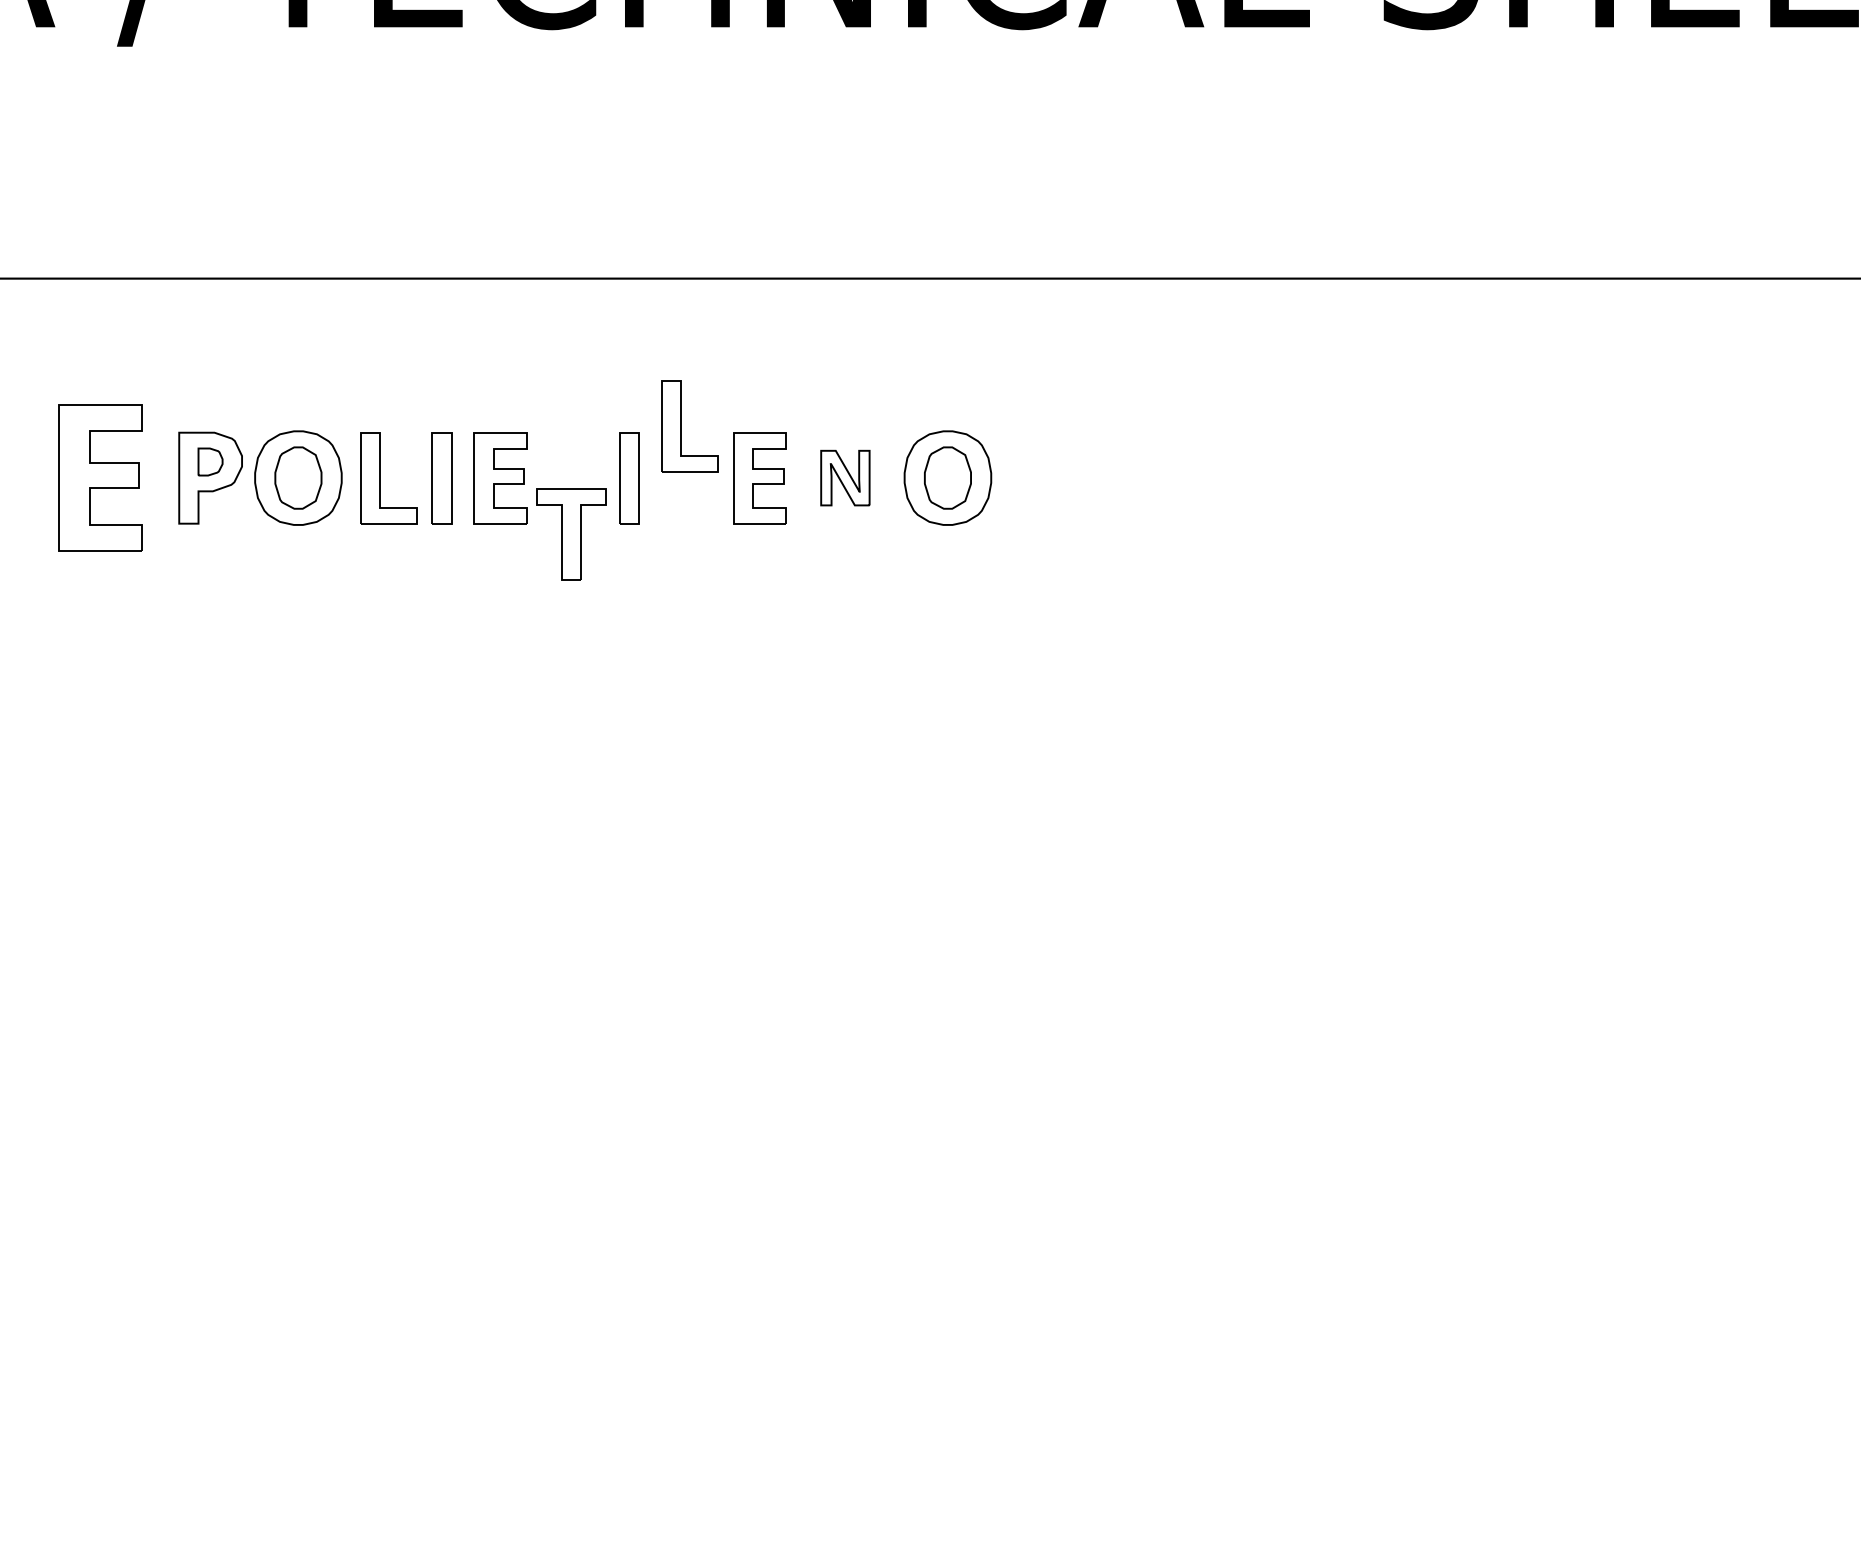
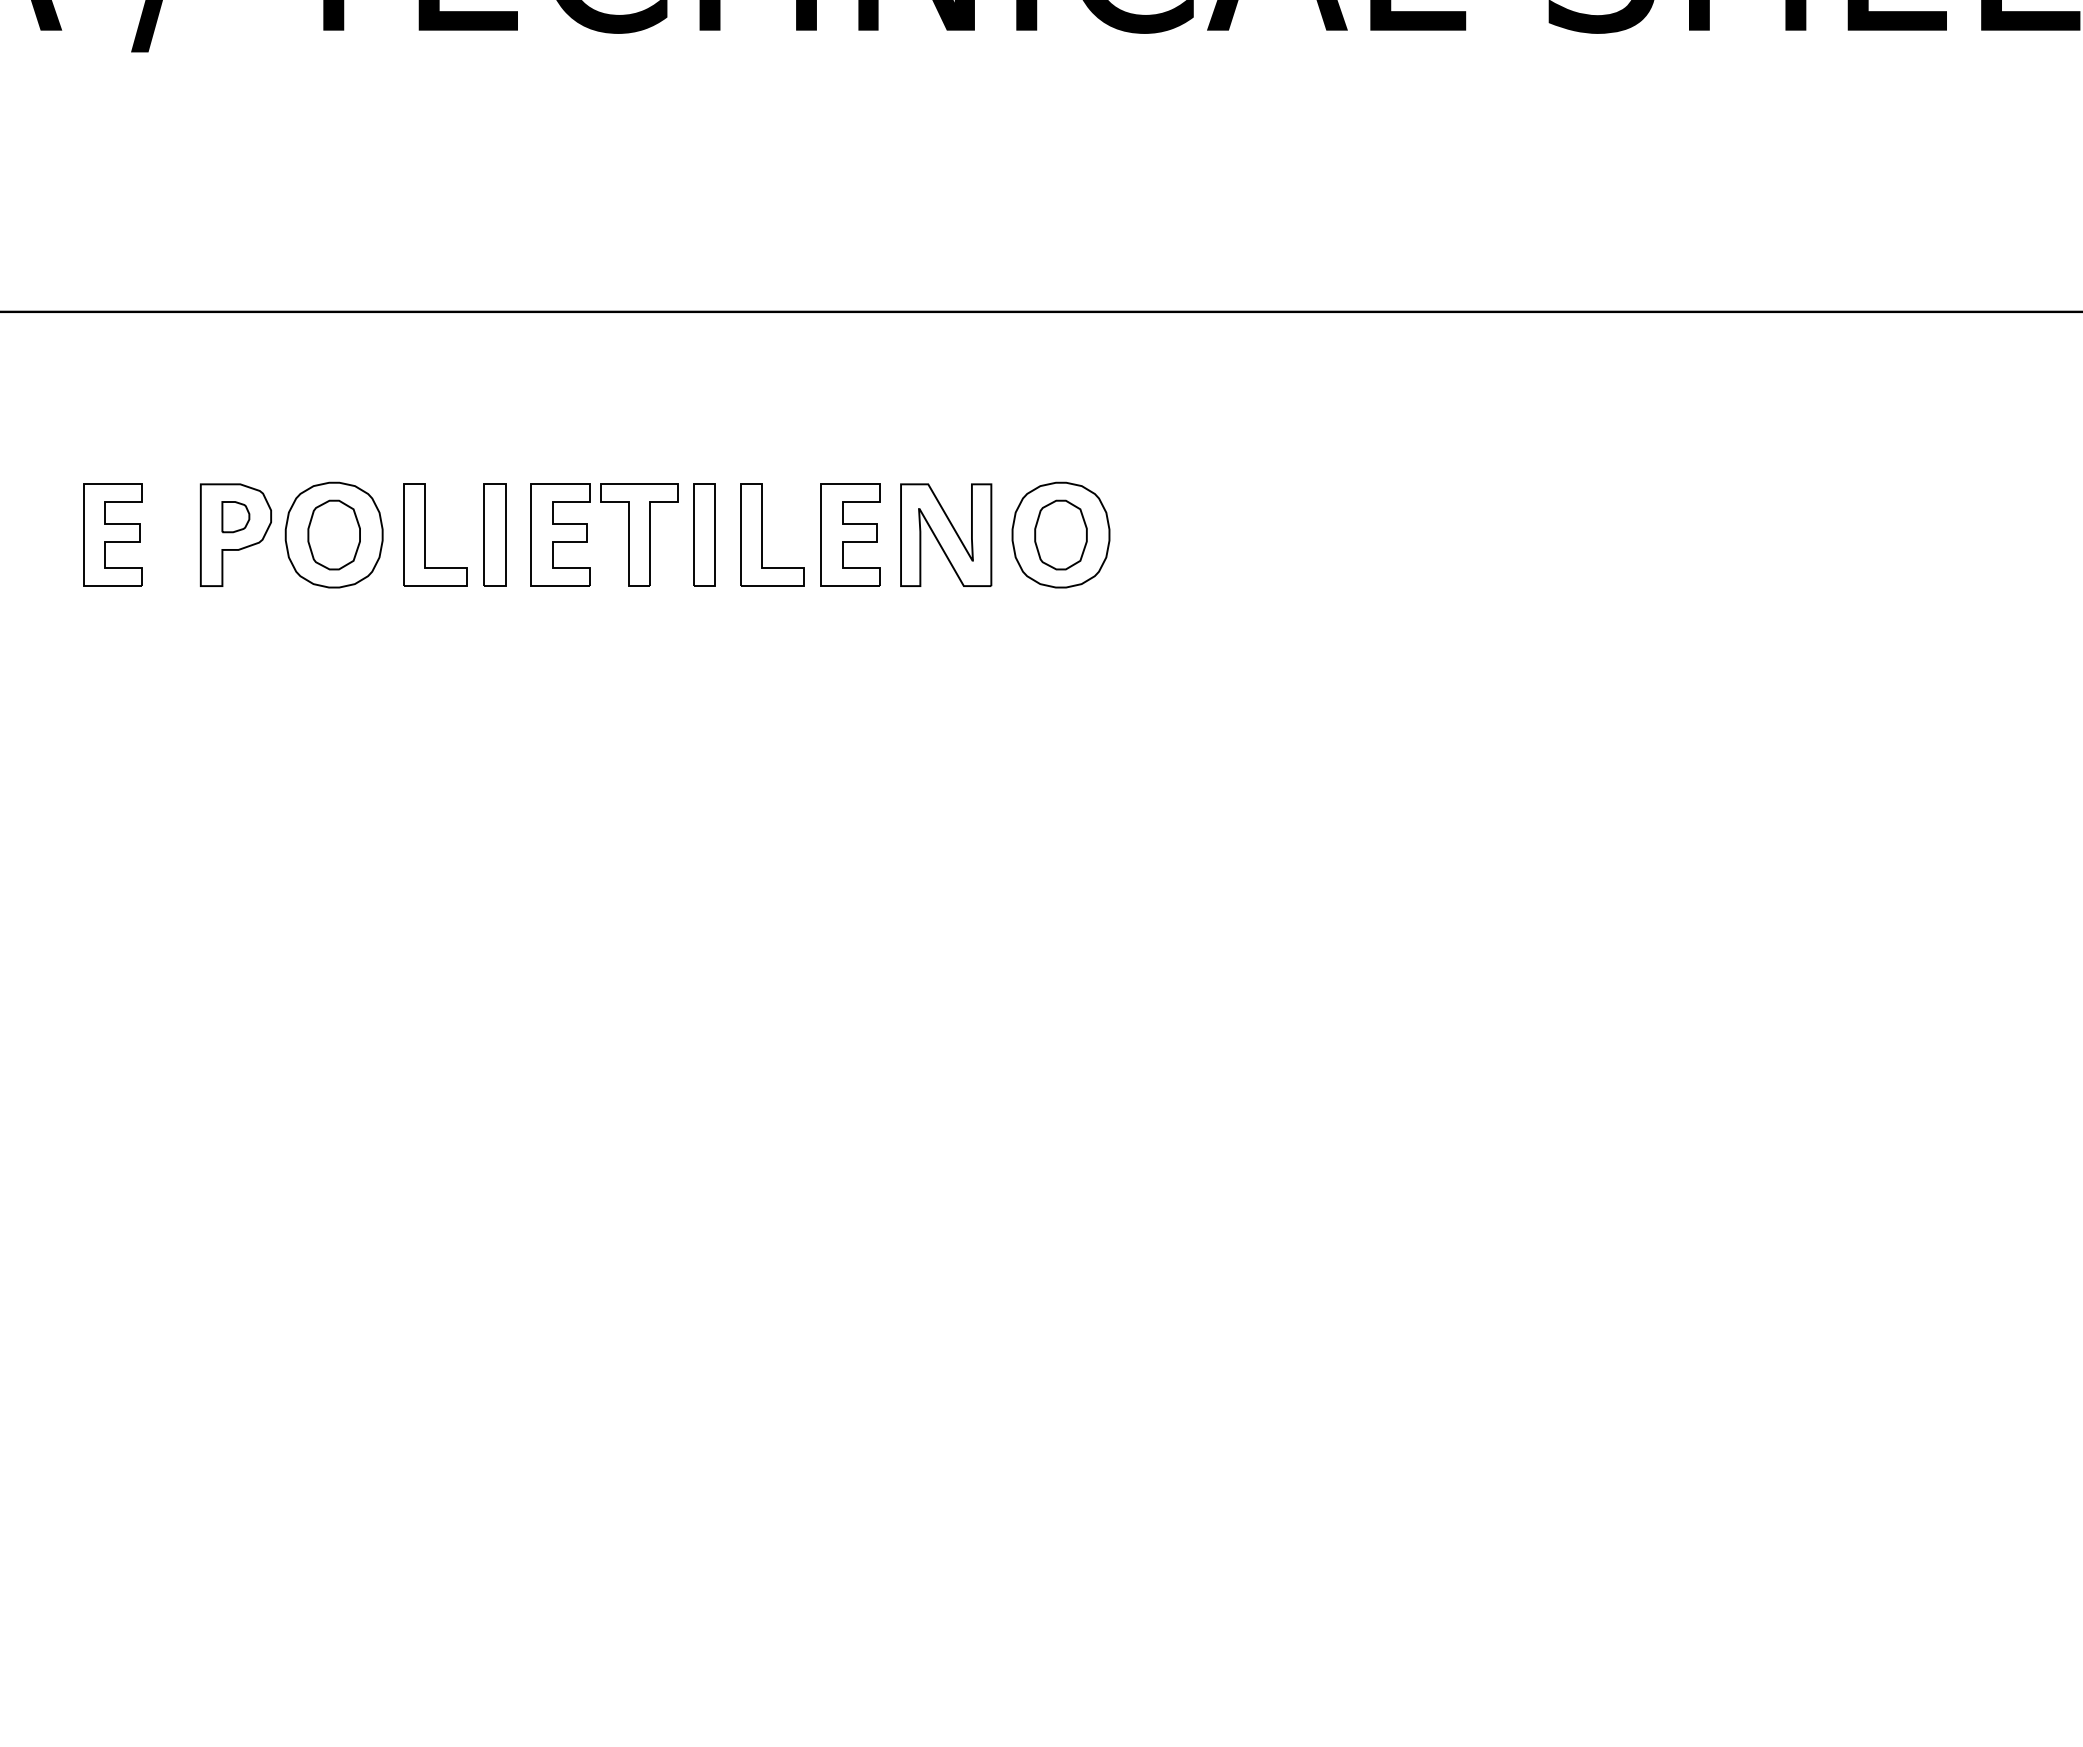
part: (681, 426) -> (762, 535), moved
part: (845, 477) -> (946, 534), size x1.67
part: (100, 478) -> (112, 535), size x0.62
part: (571, 534) -> (639, 535), moved

